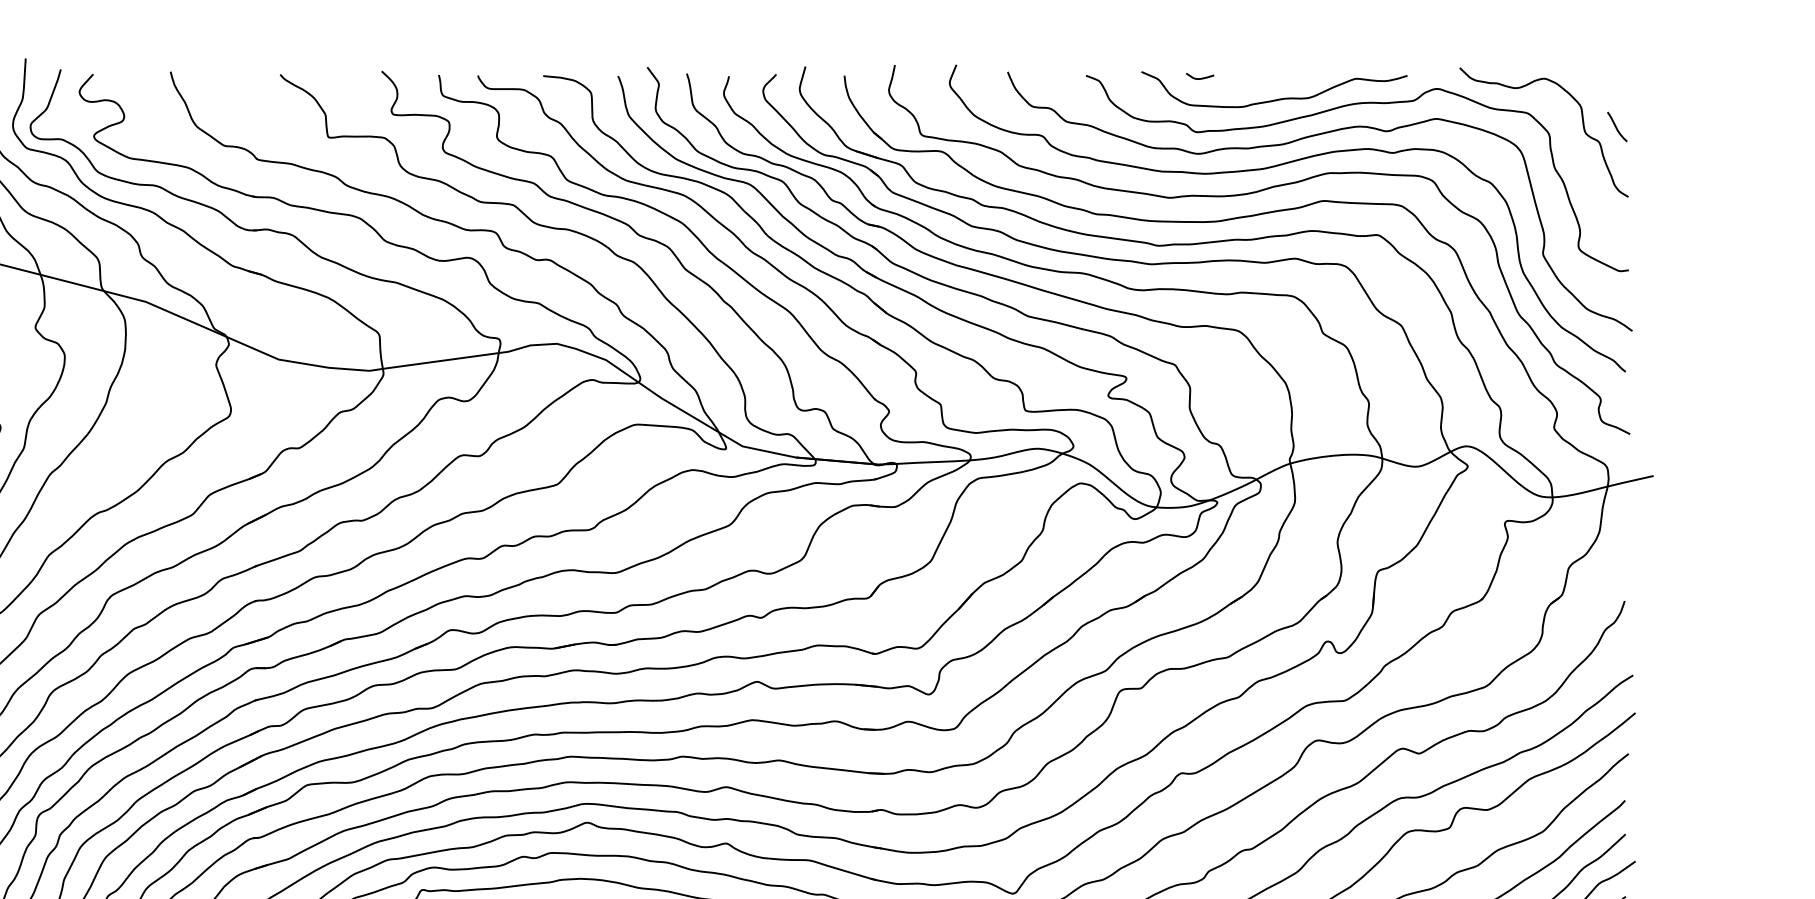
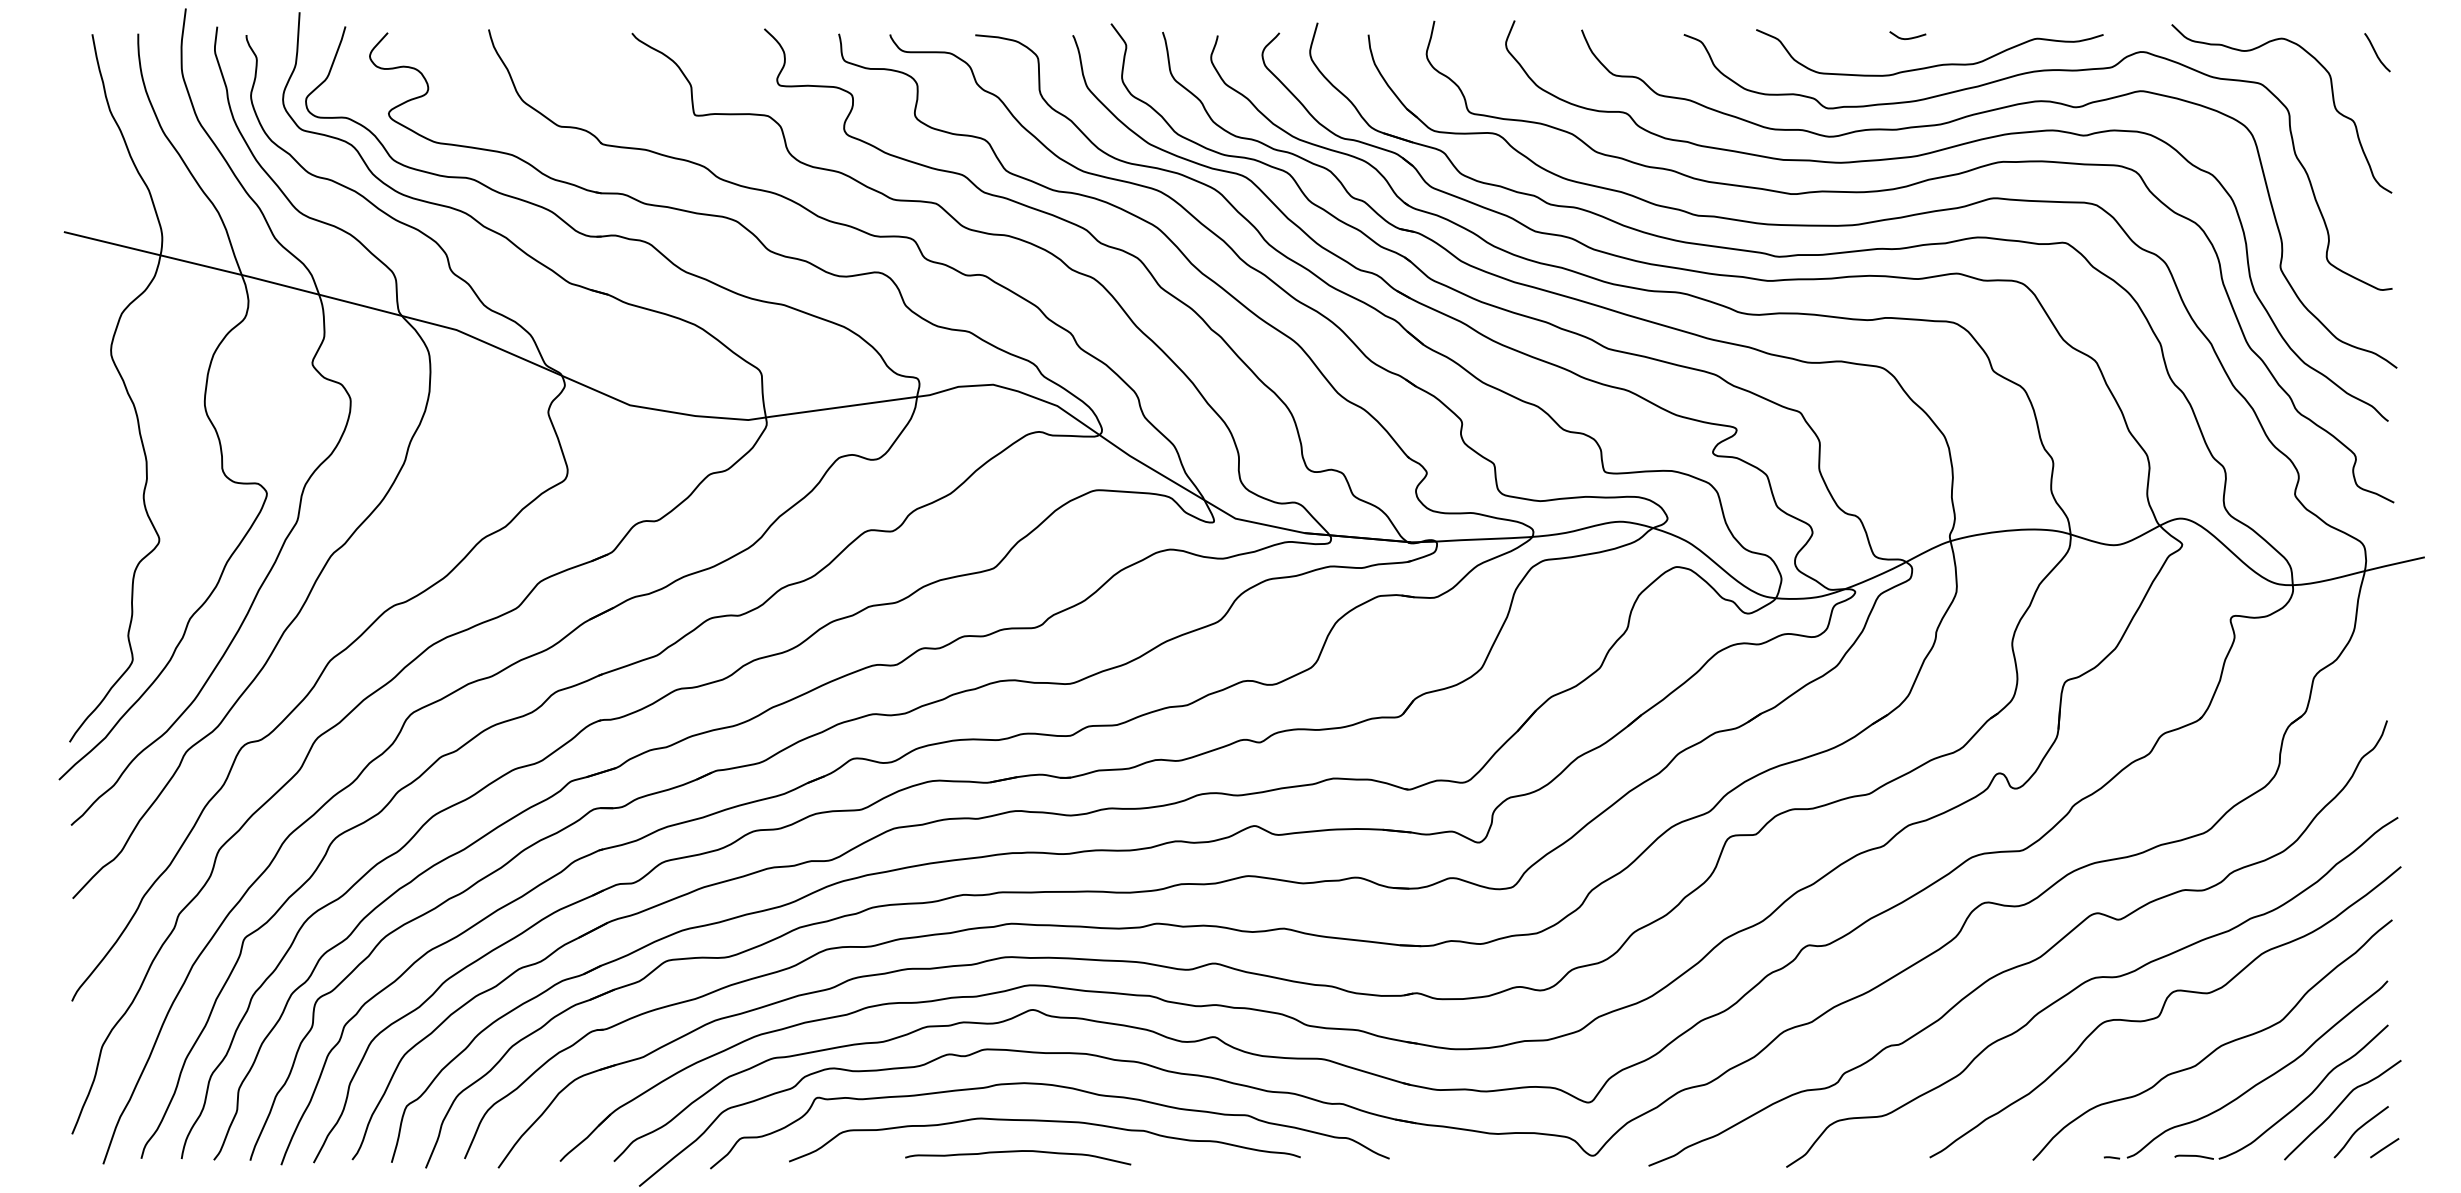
curve: (1201, 77) -> (1909, 37), moved
curve: (1616, 126) -> (2376, 52), moved

